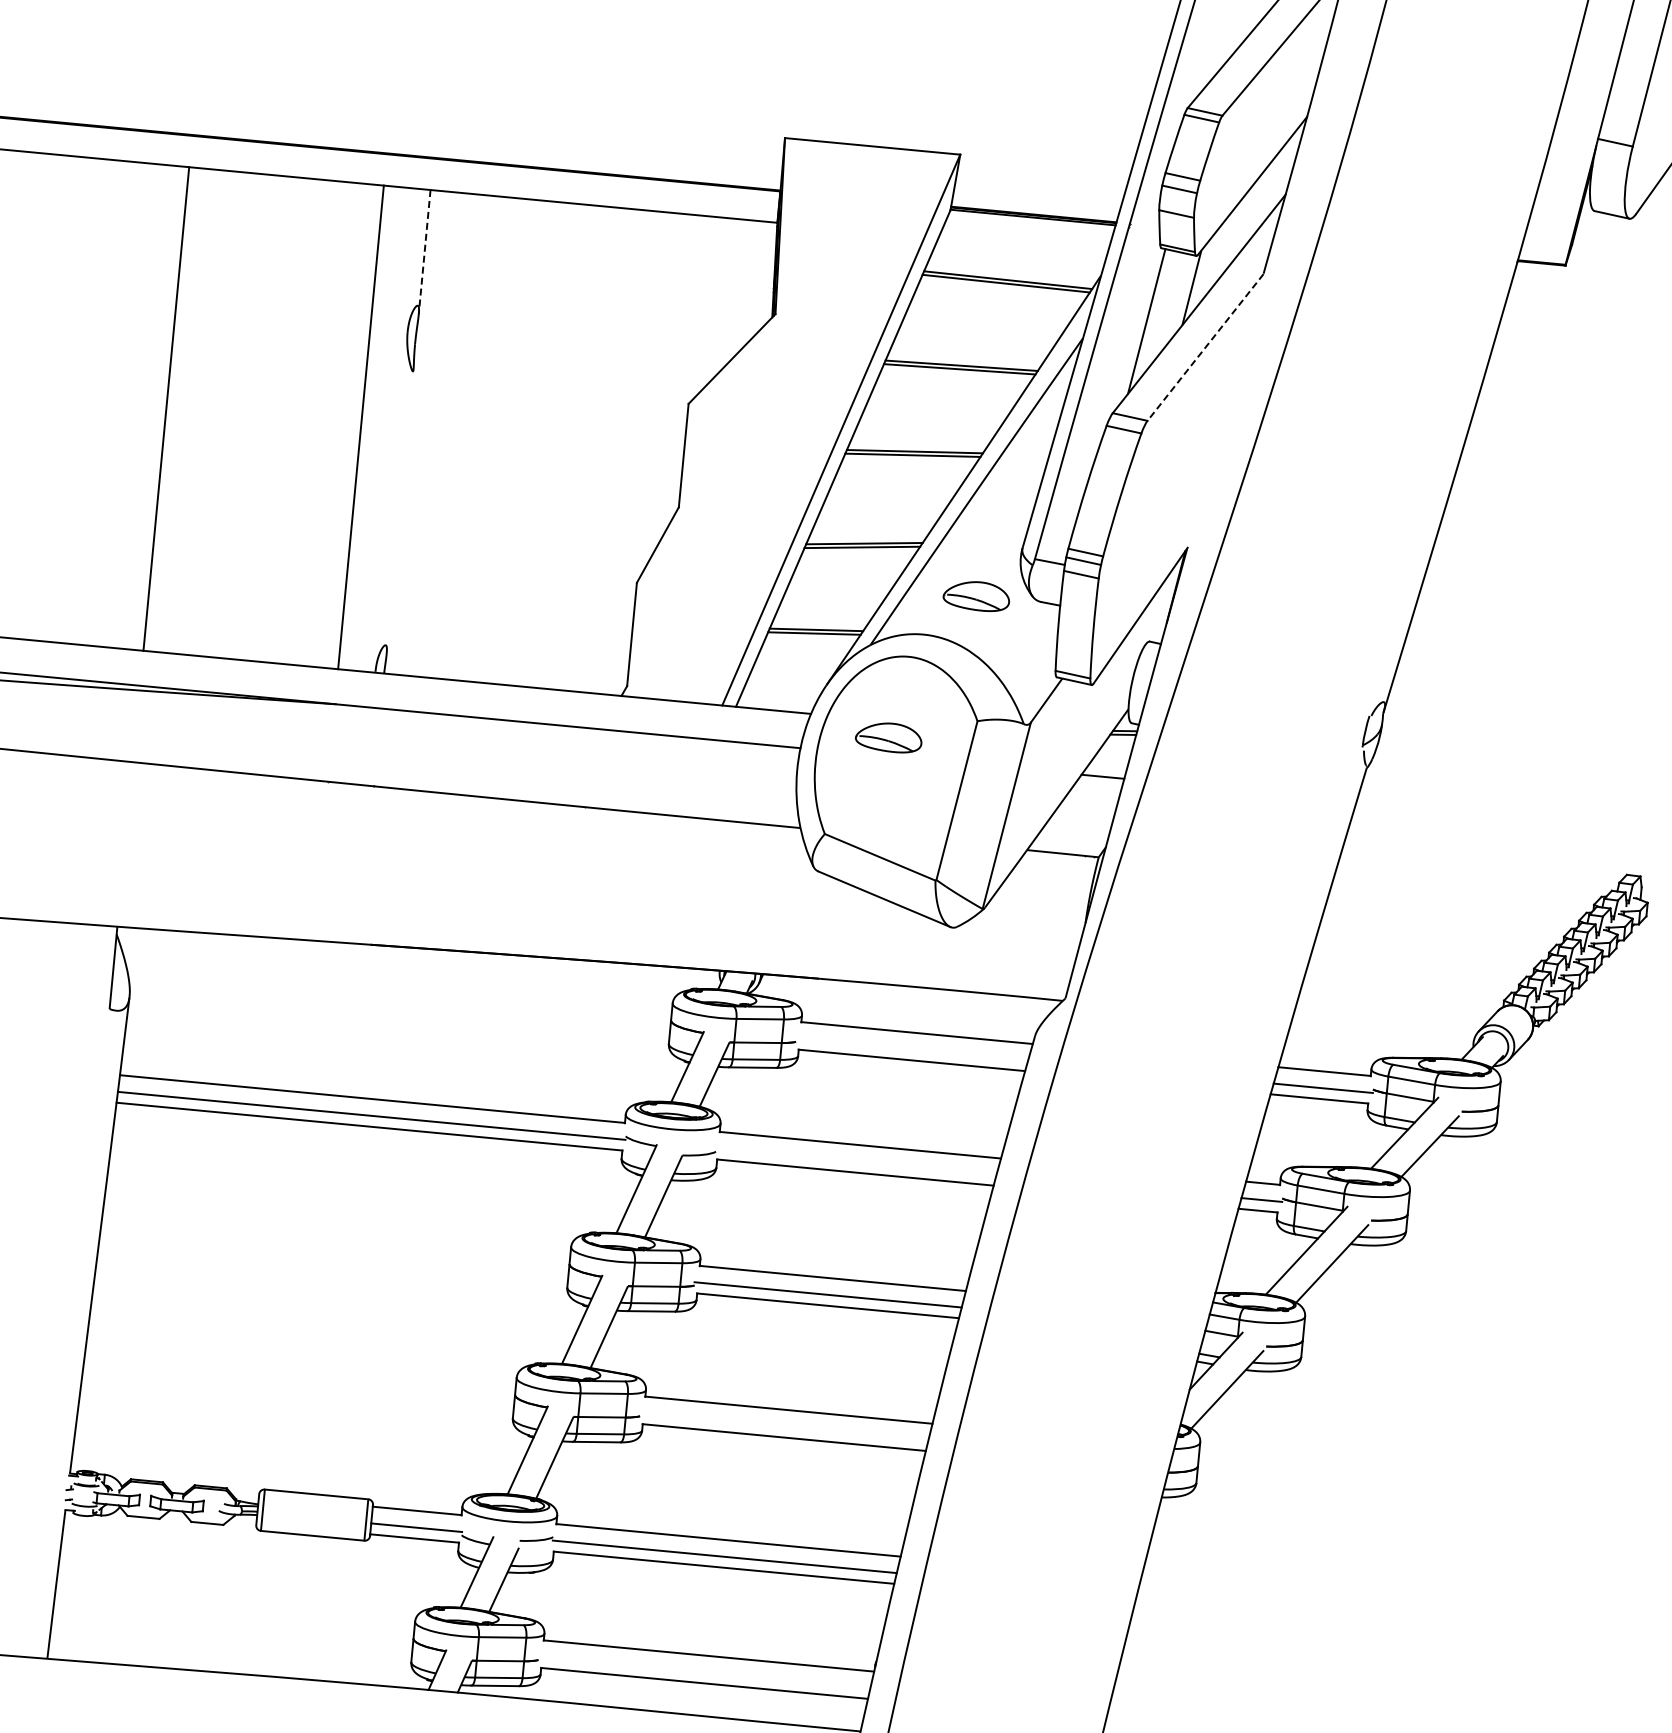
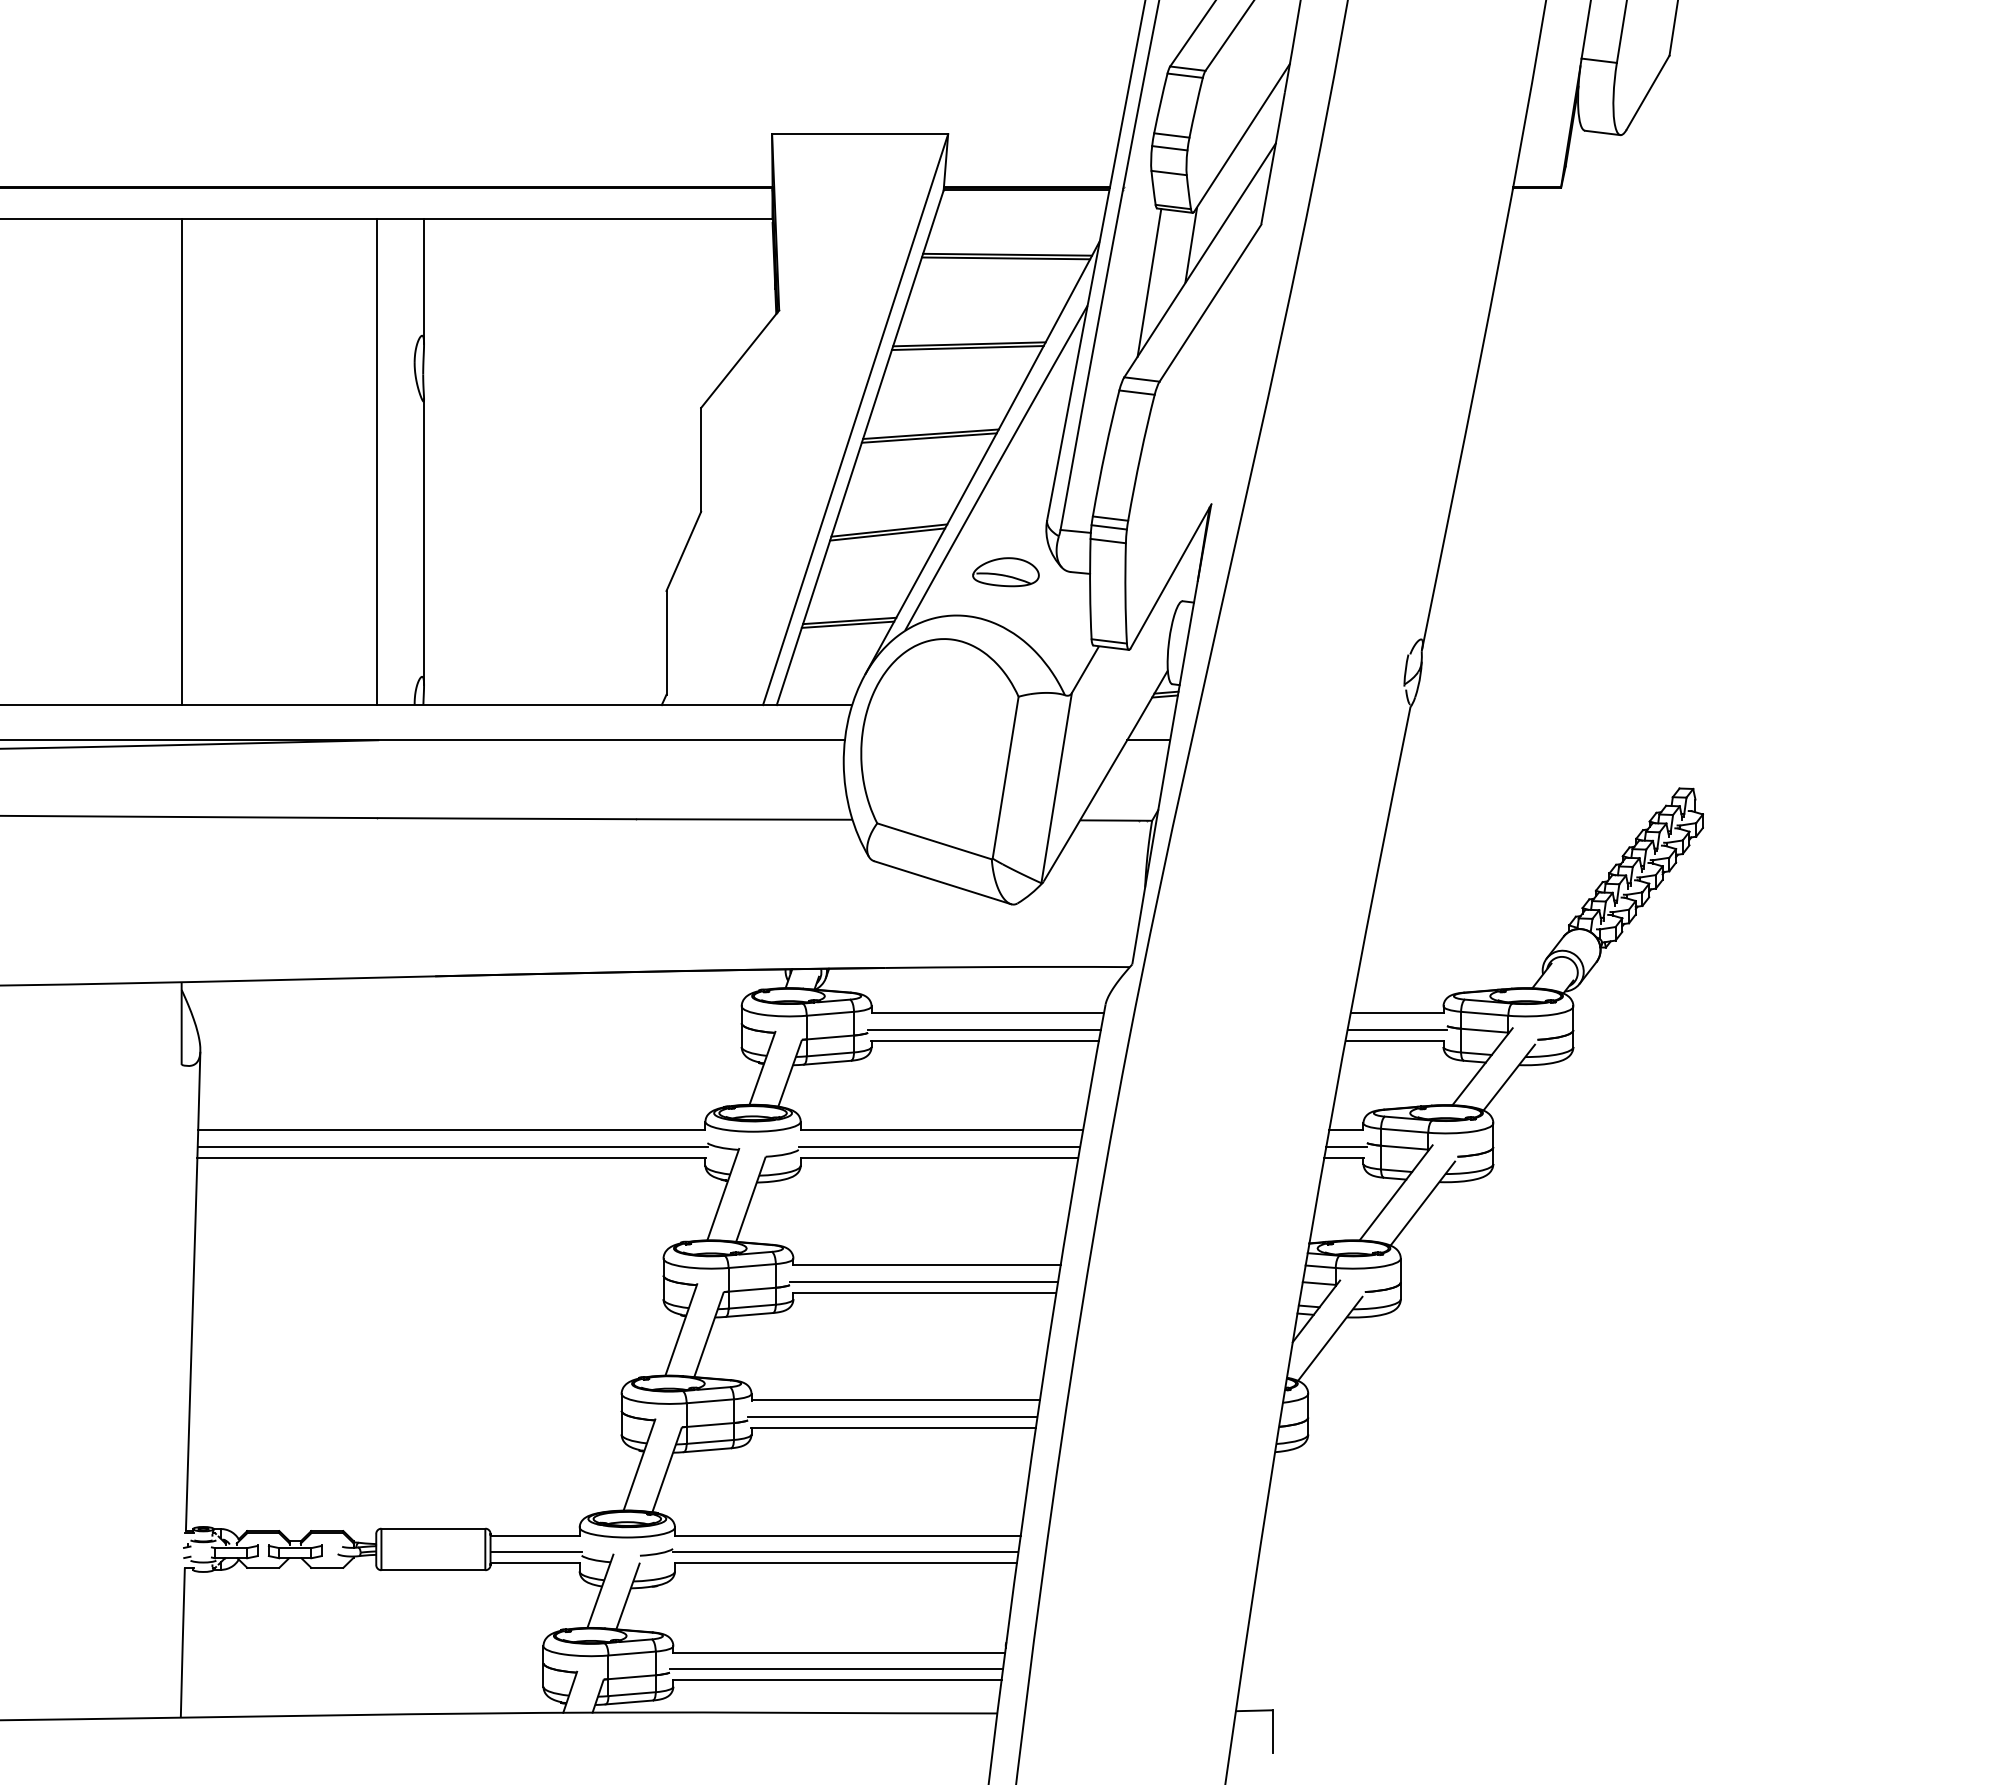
line: (425, 252) -> (424, 282), dashed -> solid
line: (1205, 347) -> (1210, 303), dashed -> solid
line: (400, 511) -> (424, 542), added
part: (888, 737) -> (931, 721), removed
line: (911, 1049) -> (983, 1029), added
line: (856, 1161) -> (939, 1146), added
line: (784, 1426) -> (892, 1417), added
line: (703, 1672) -> (835, 1669), added

